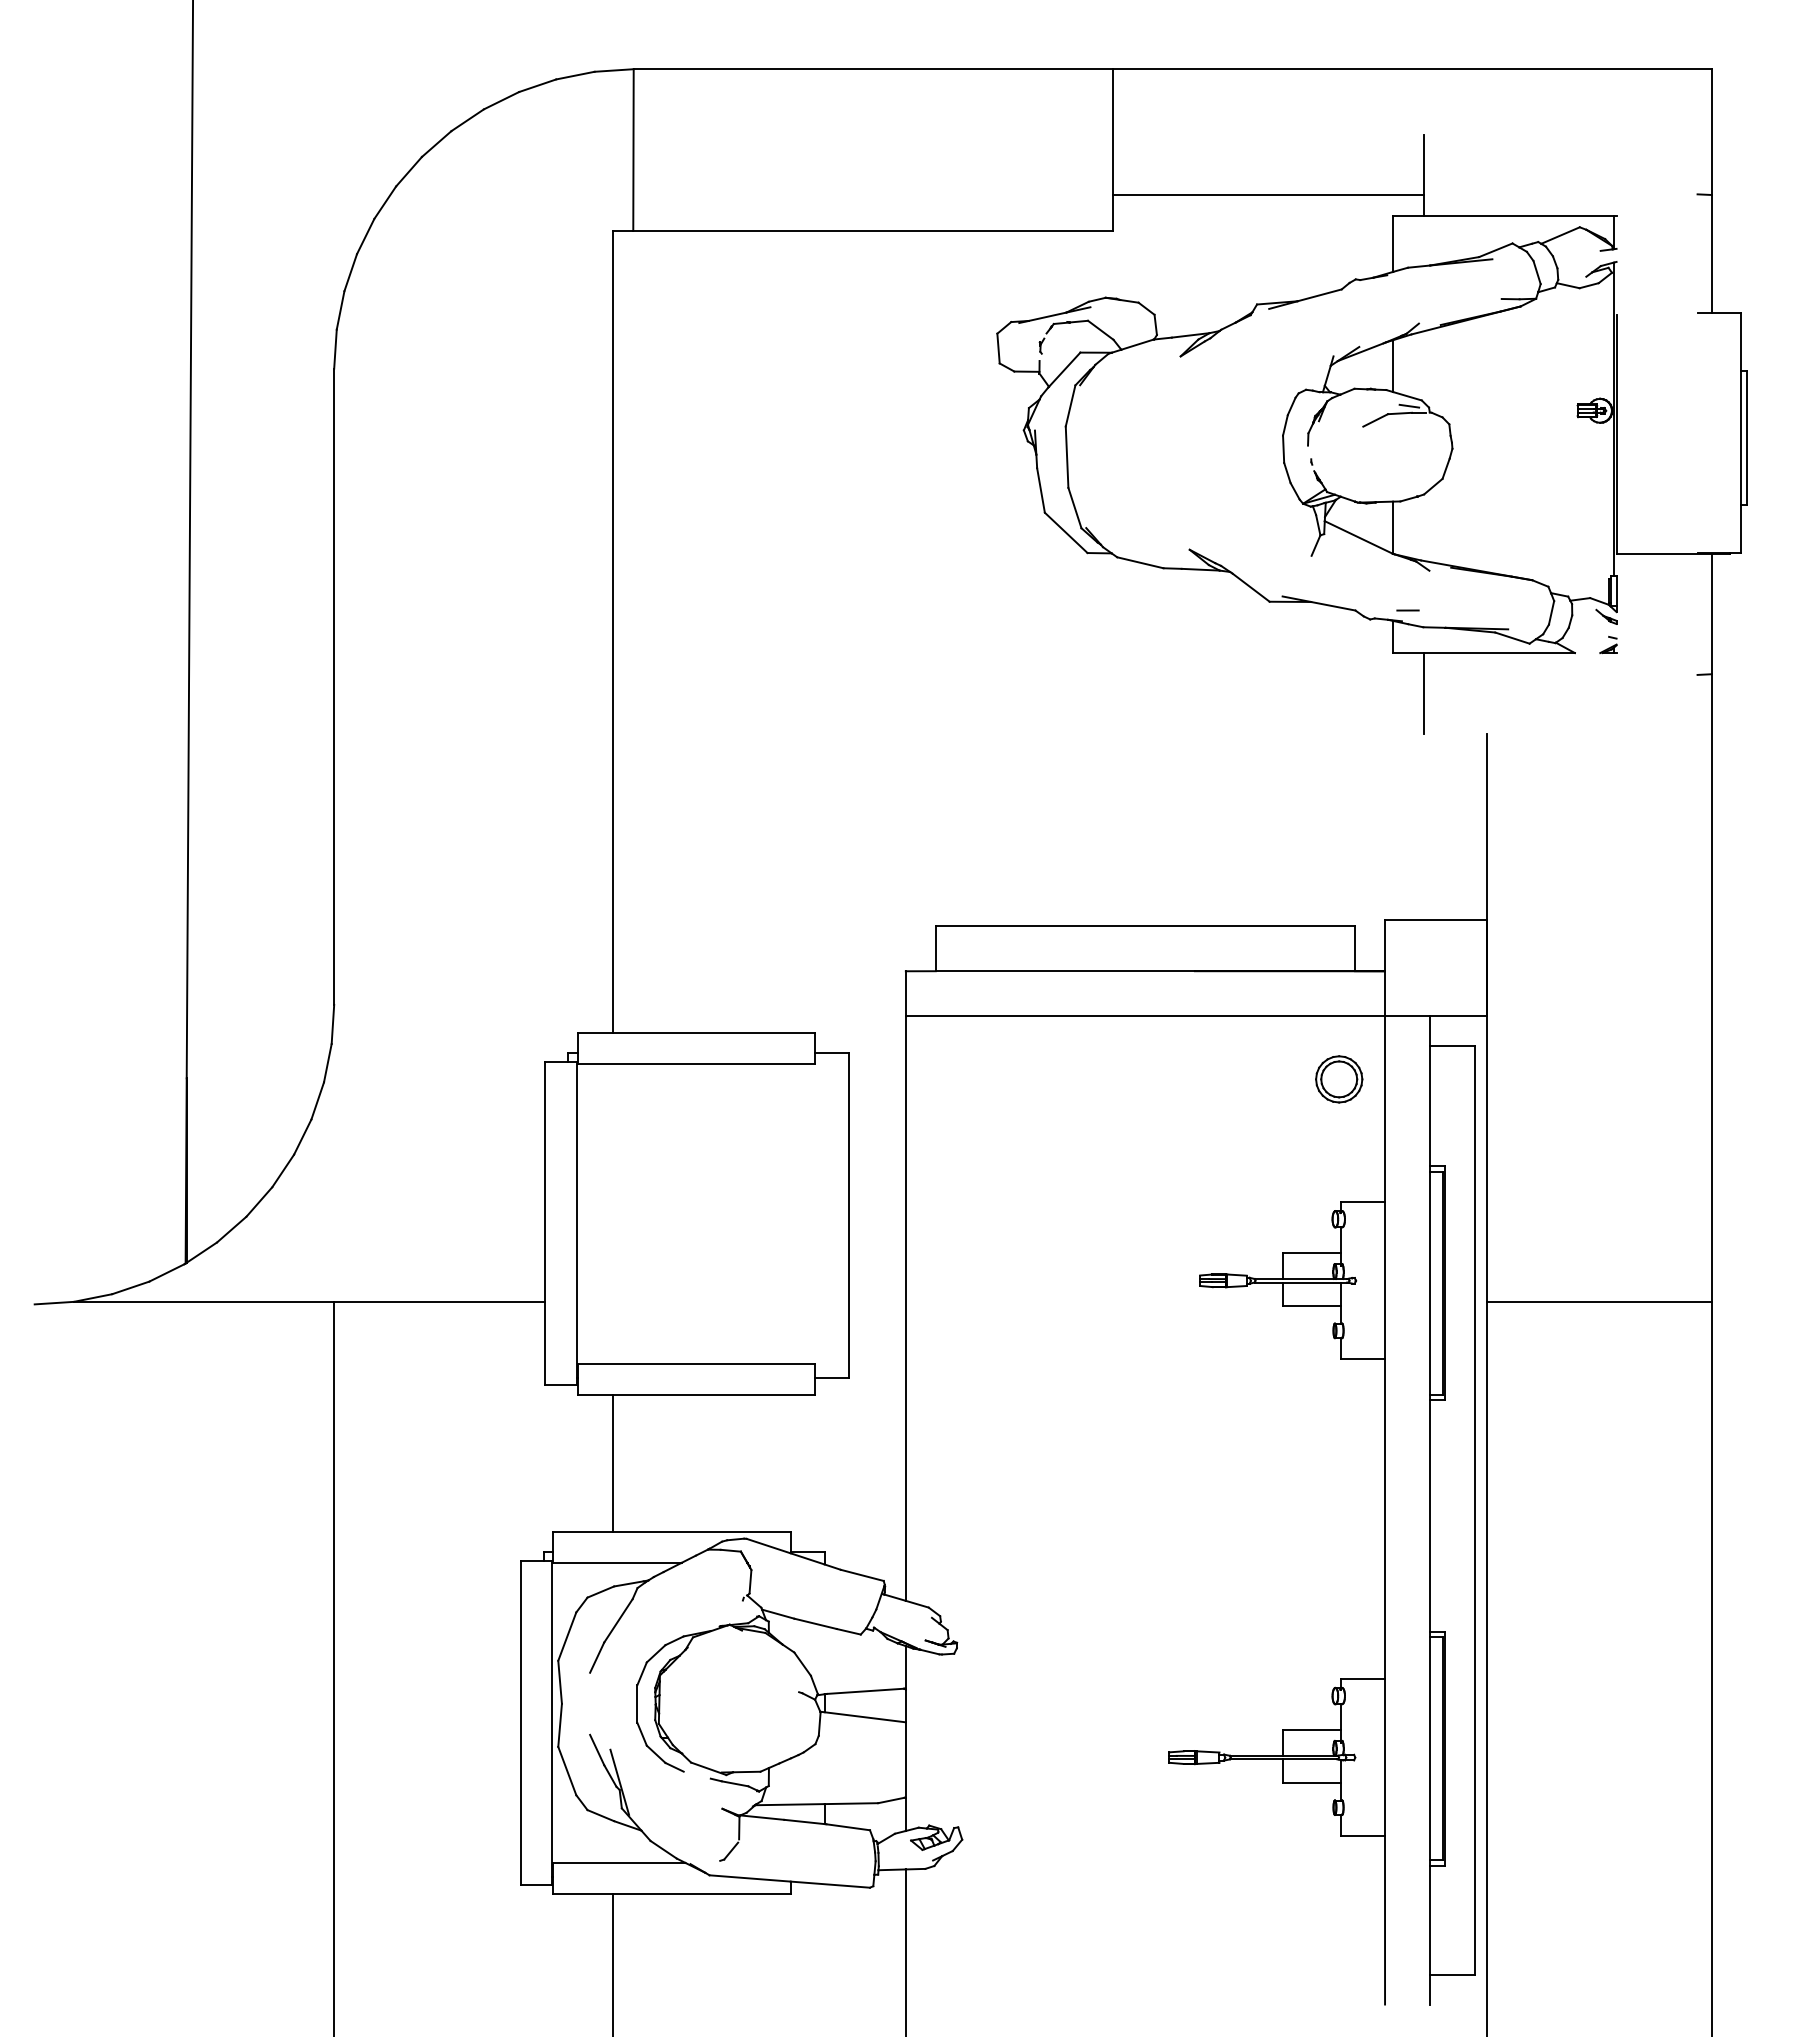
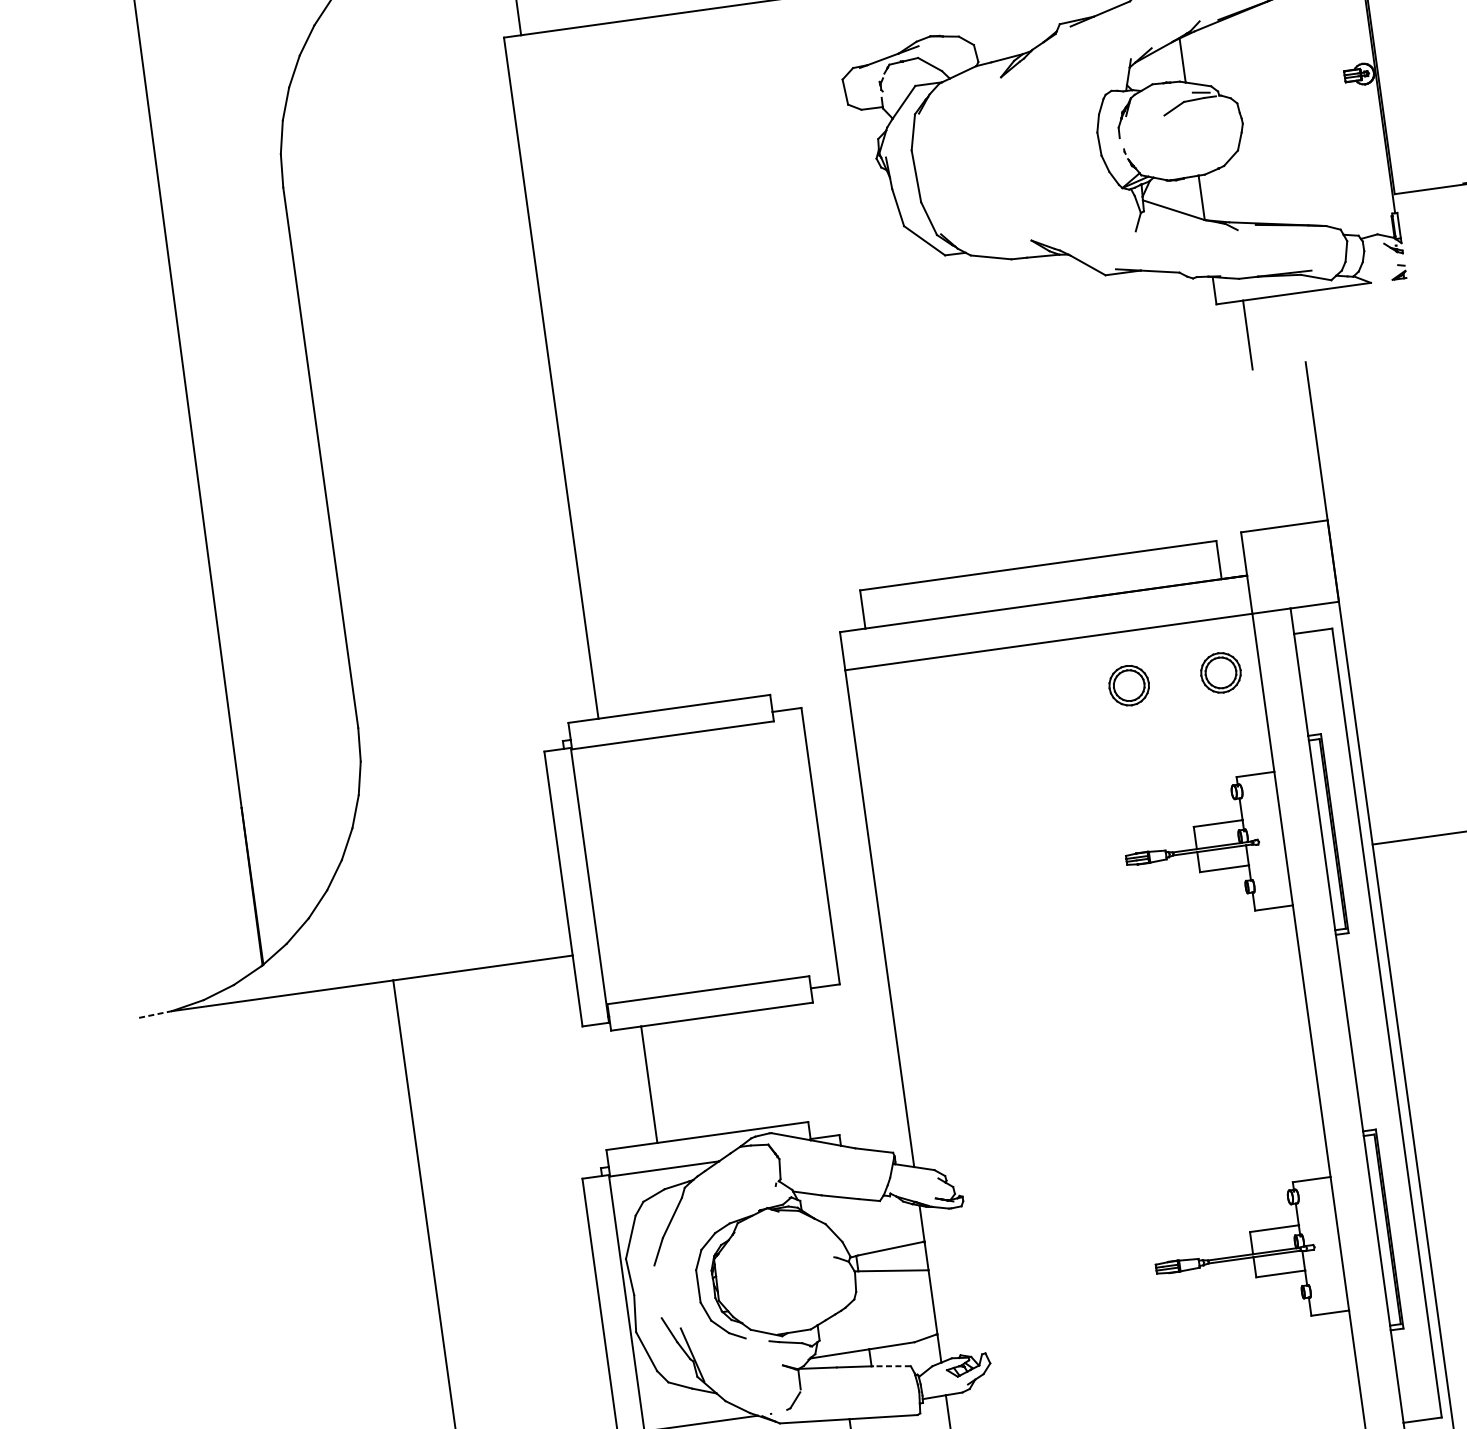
line: (1407, 610) -> (1223, 266), removed
part: (1231, 1079) -> (1129, 685), added
line: (54, 1303) -> (155, 1014), solid -> dashed
line: (847, 1827) -> (891, 1366), solid -> dashed

